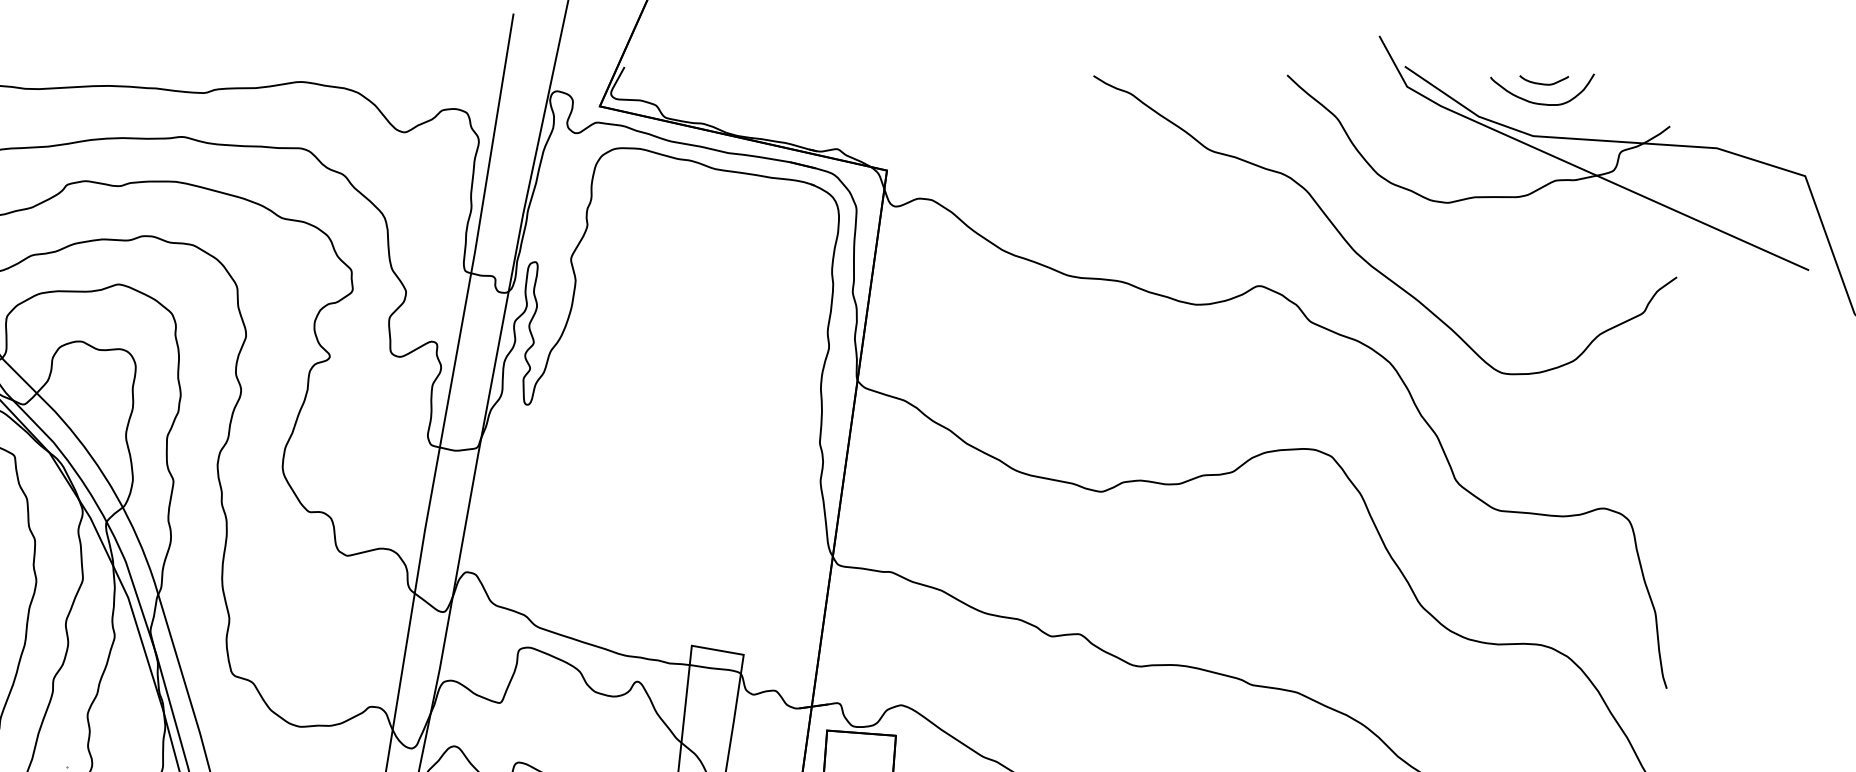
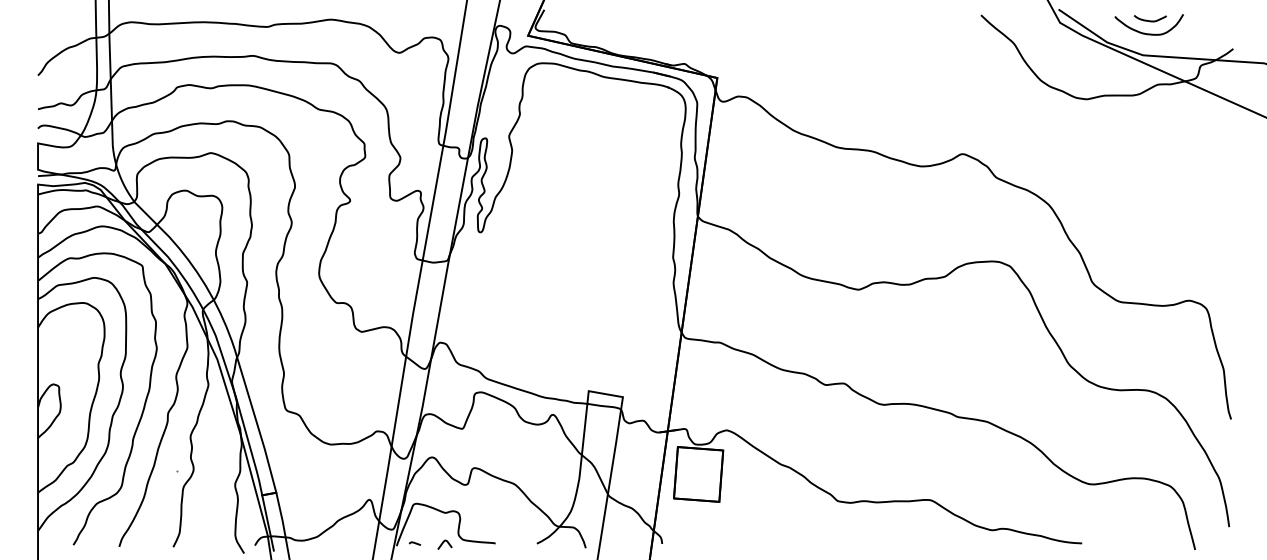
curve: (1357, 251) -> (1027, 131), removed

